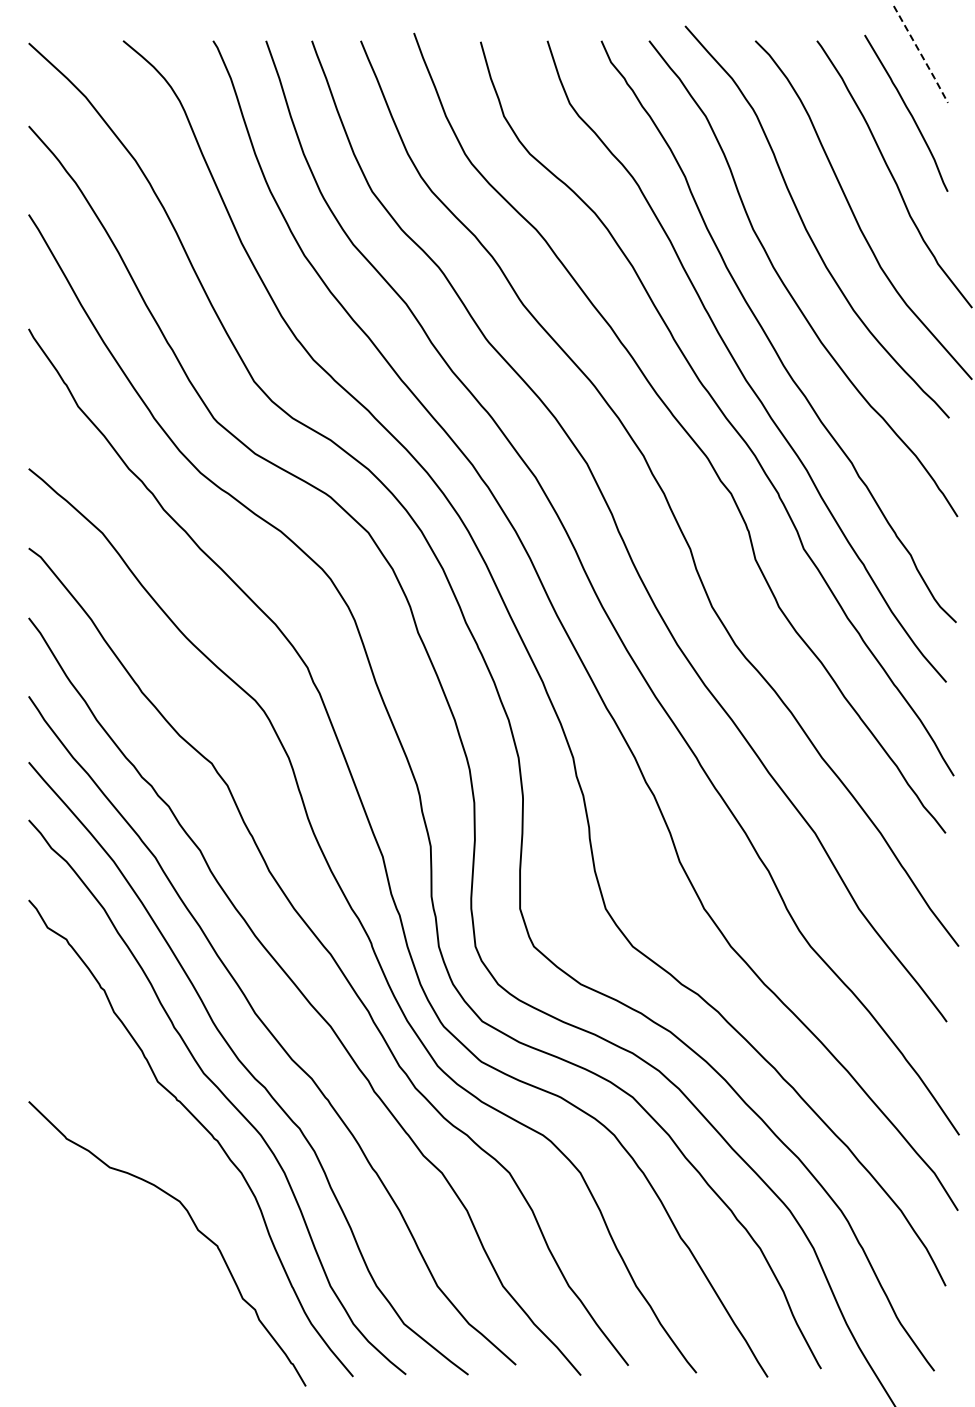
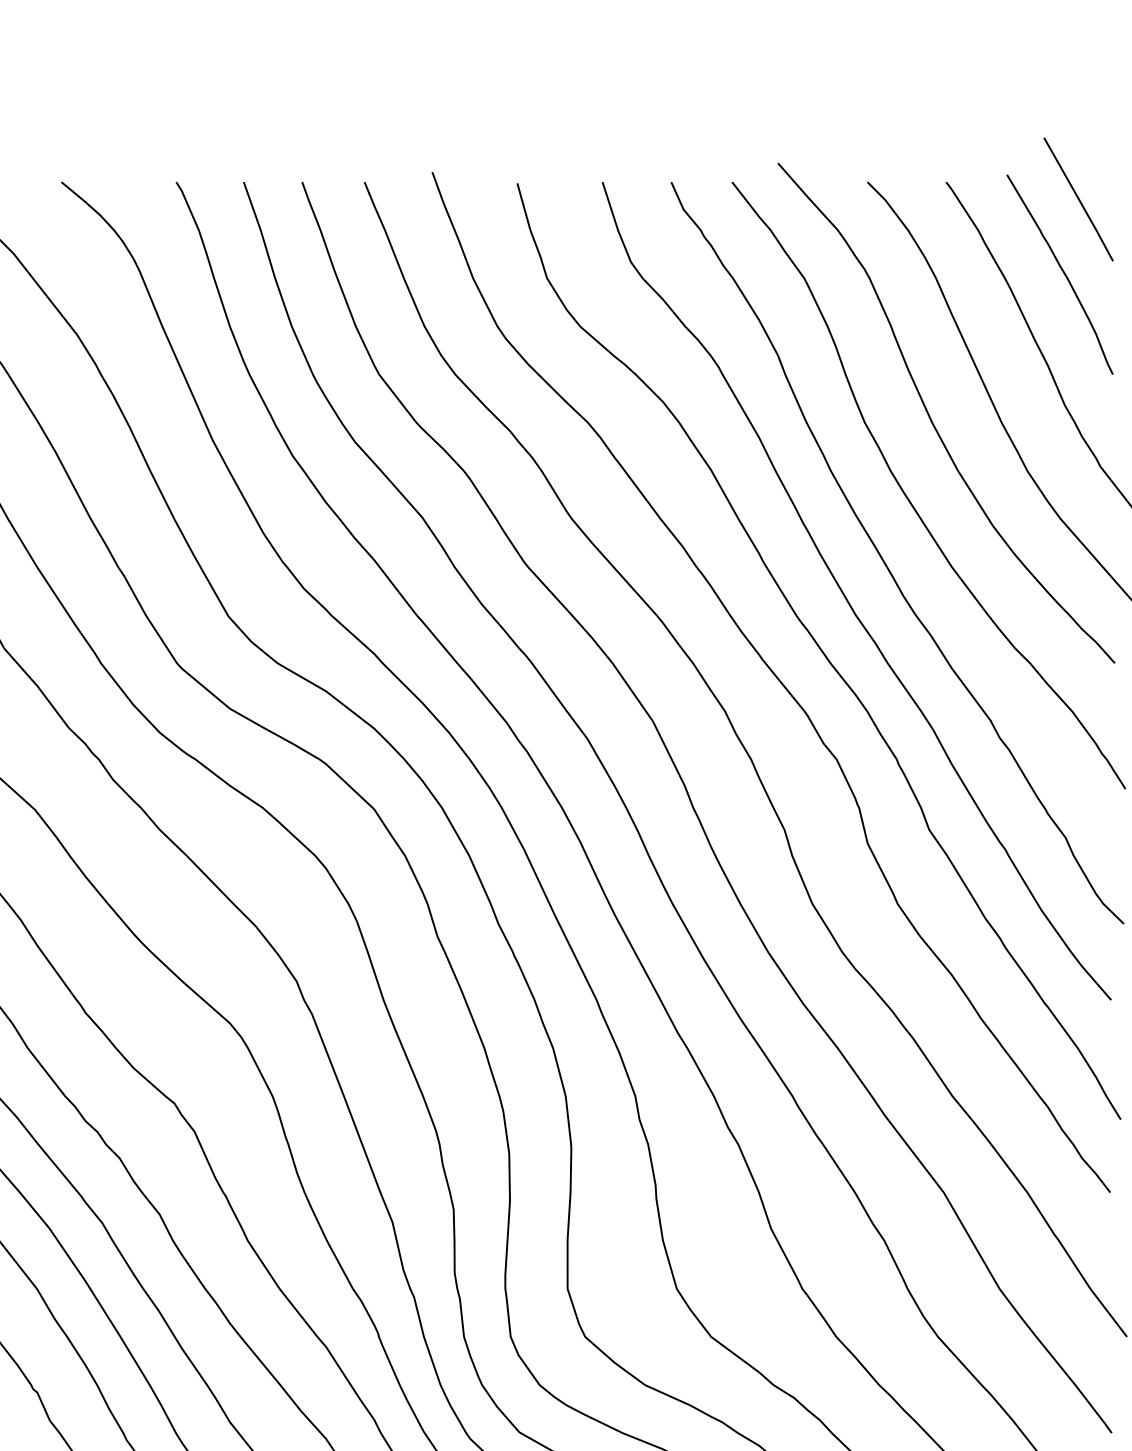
line: (921, 55) -> (1079, 200), dashed -> solid

